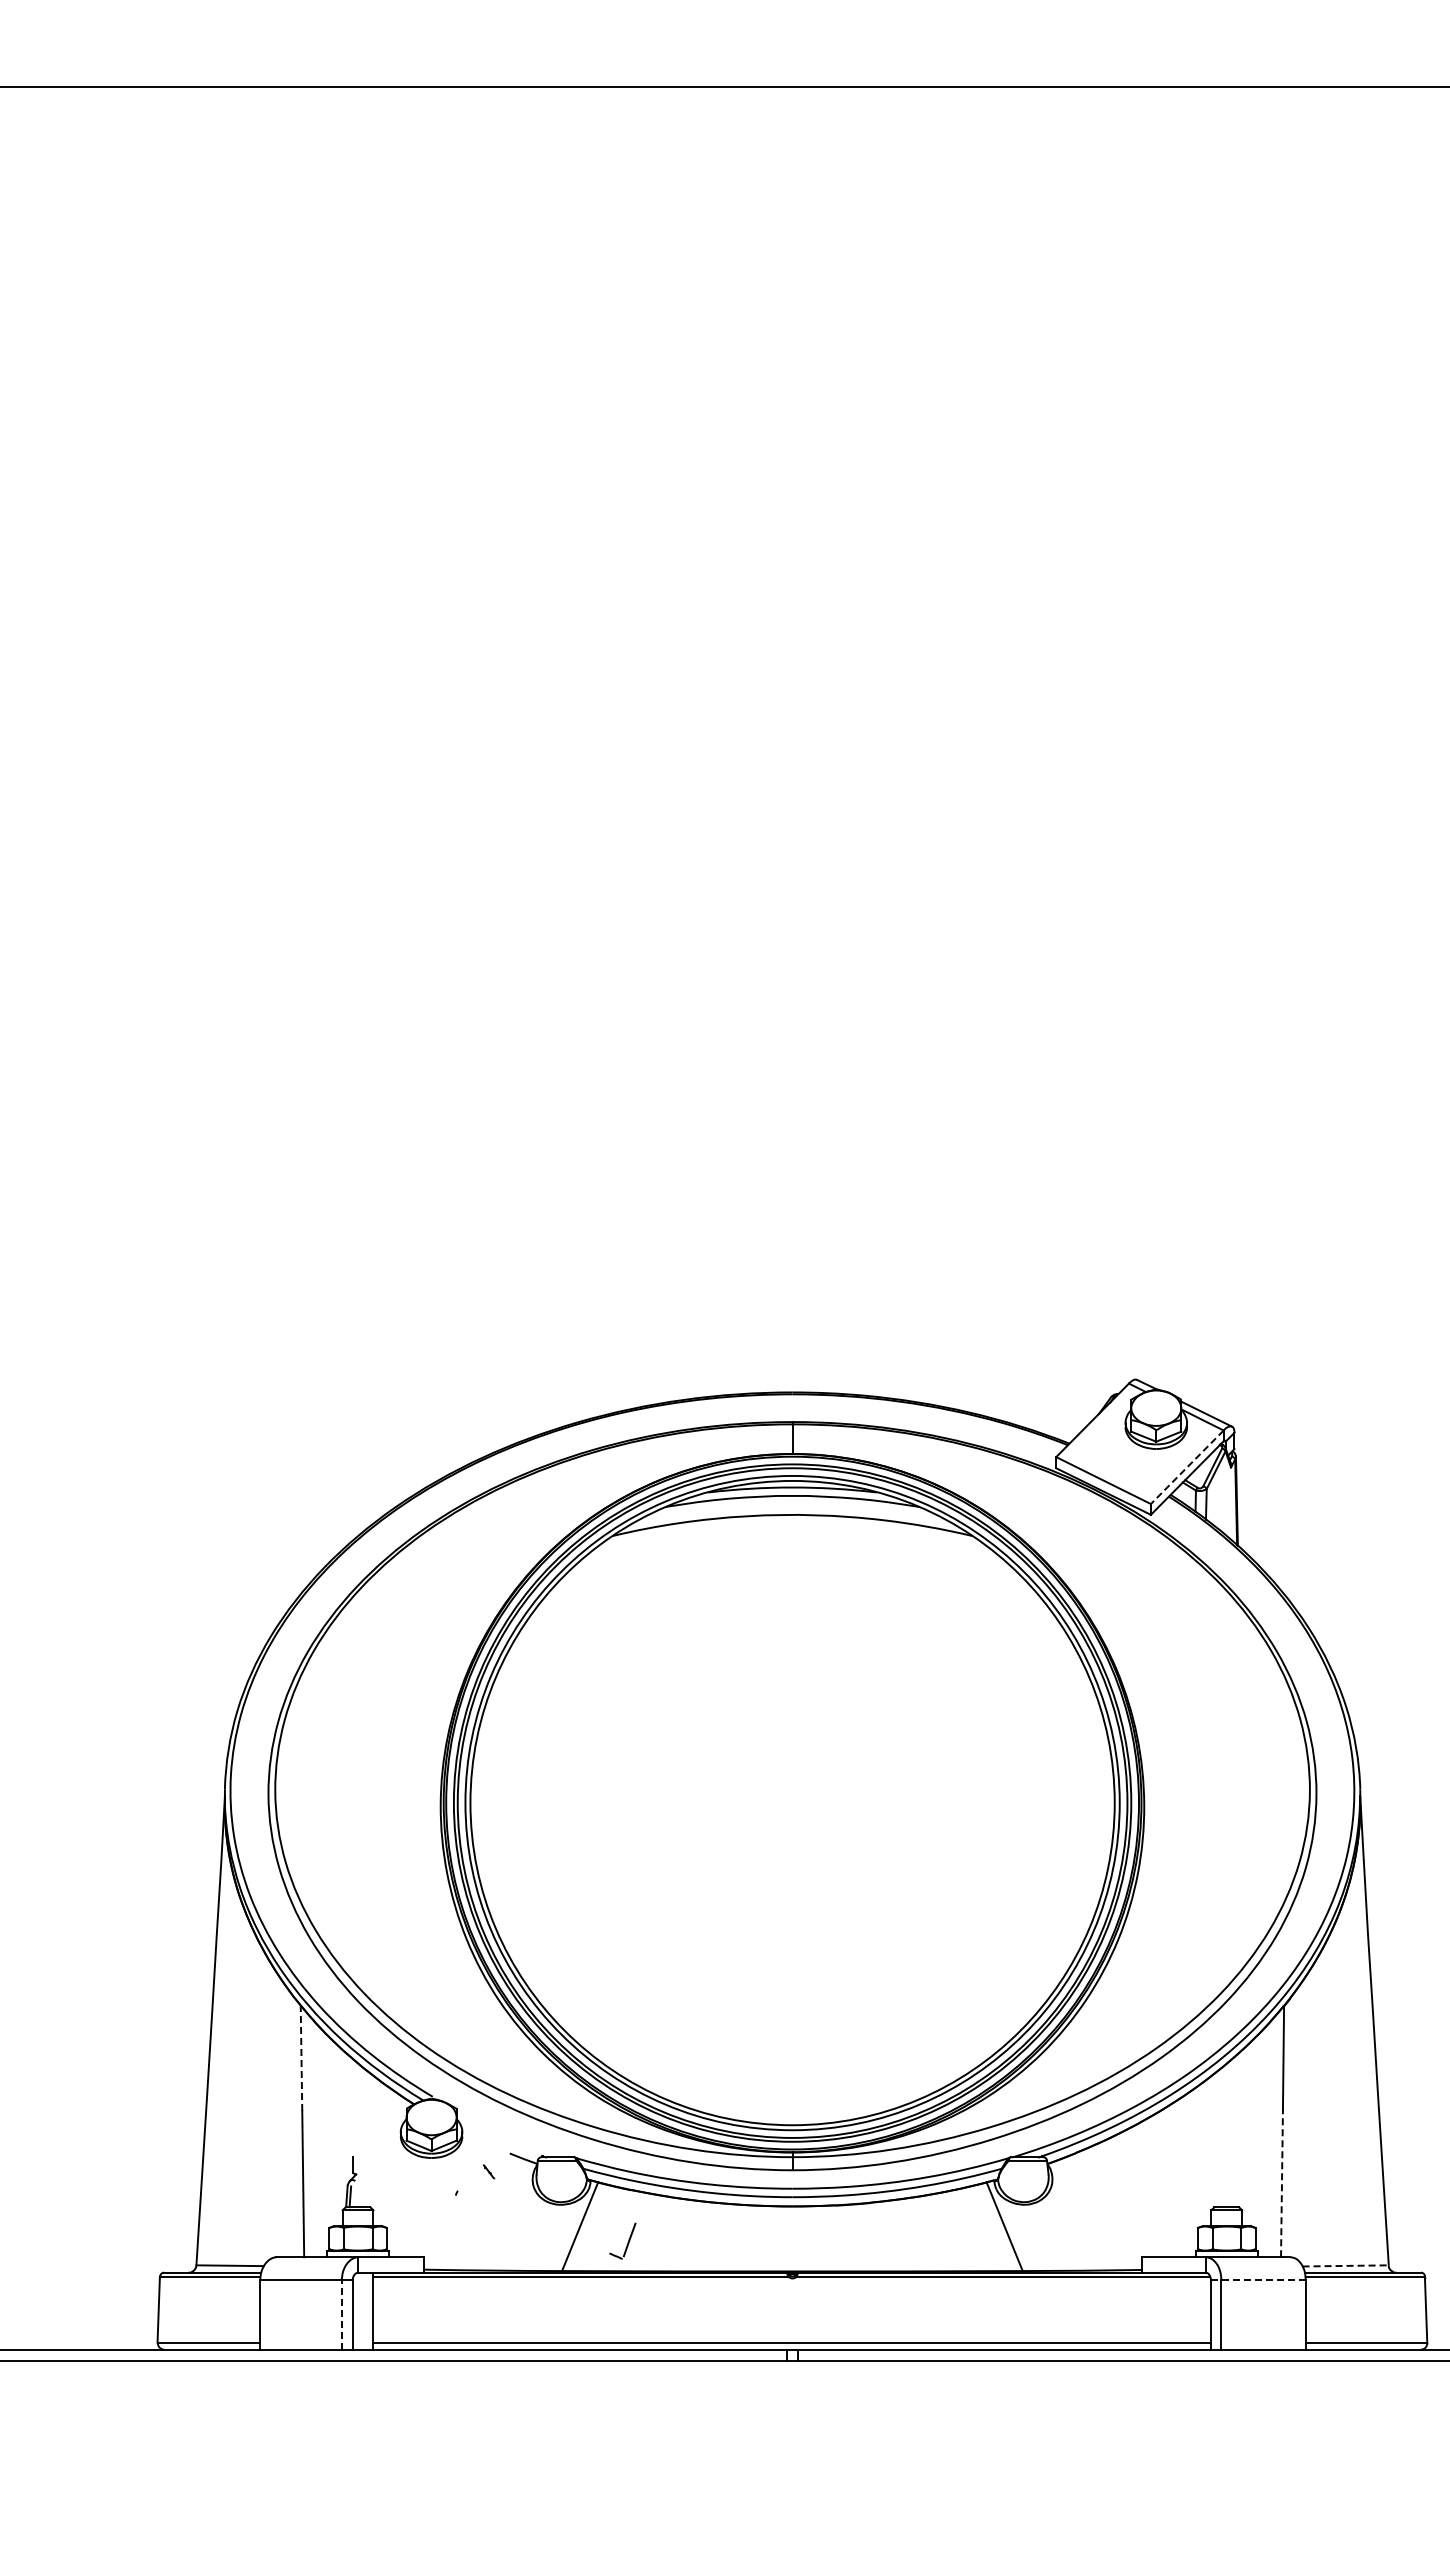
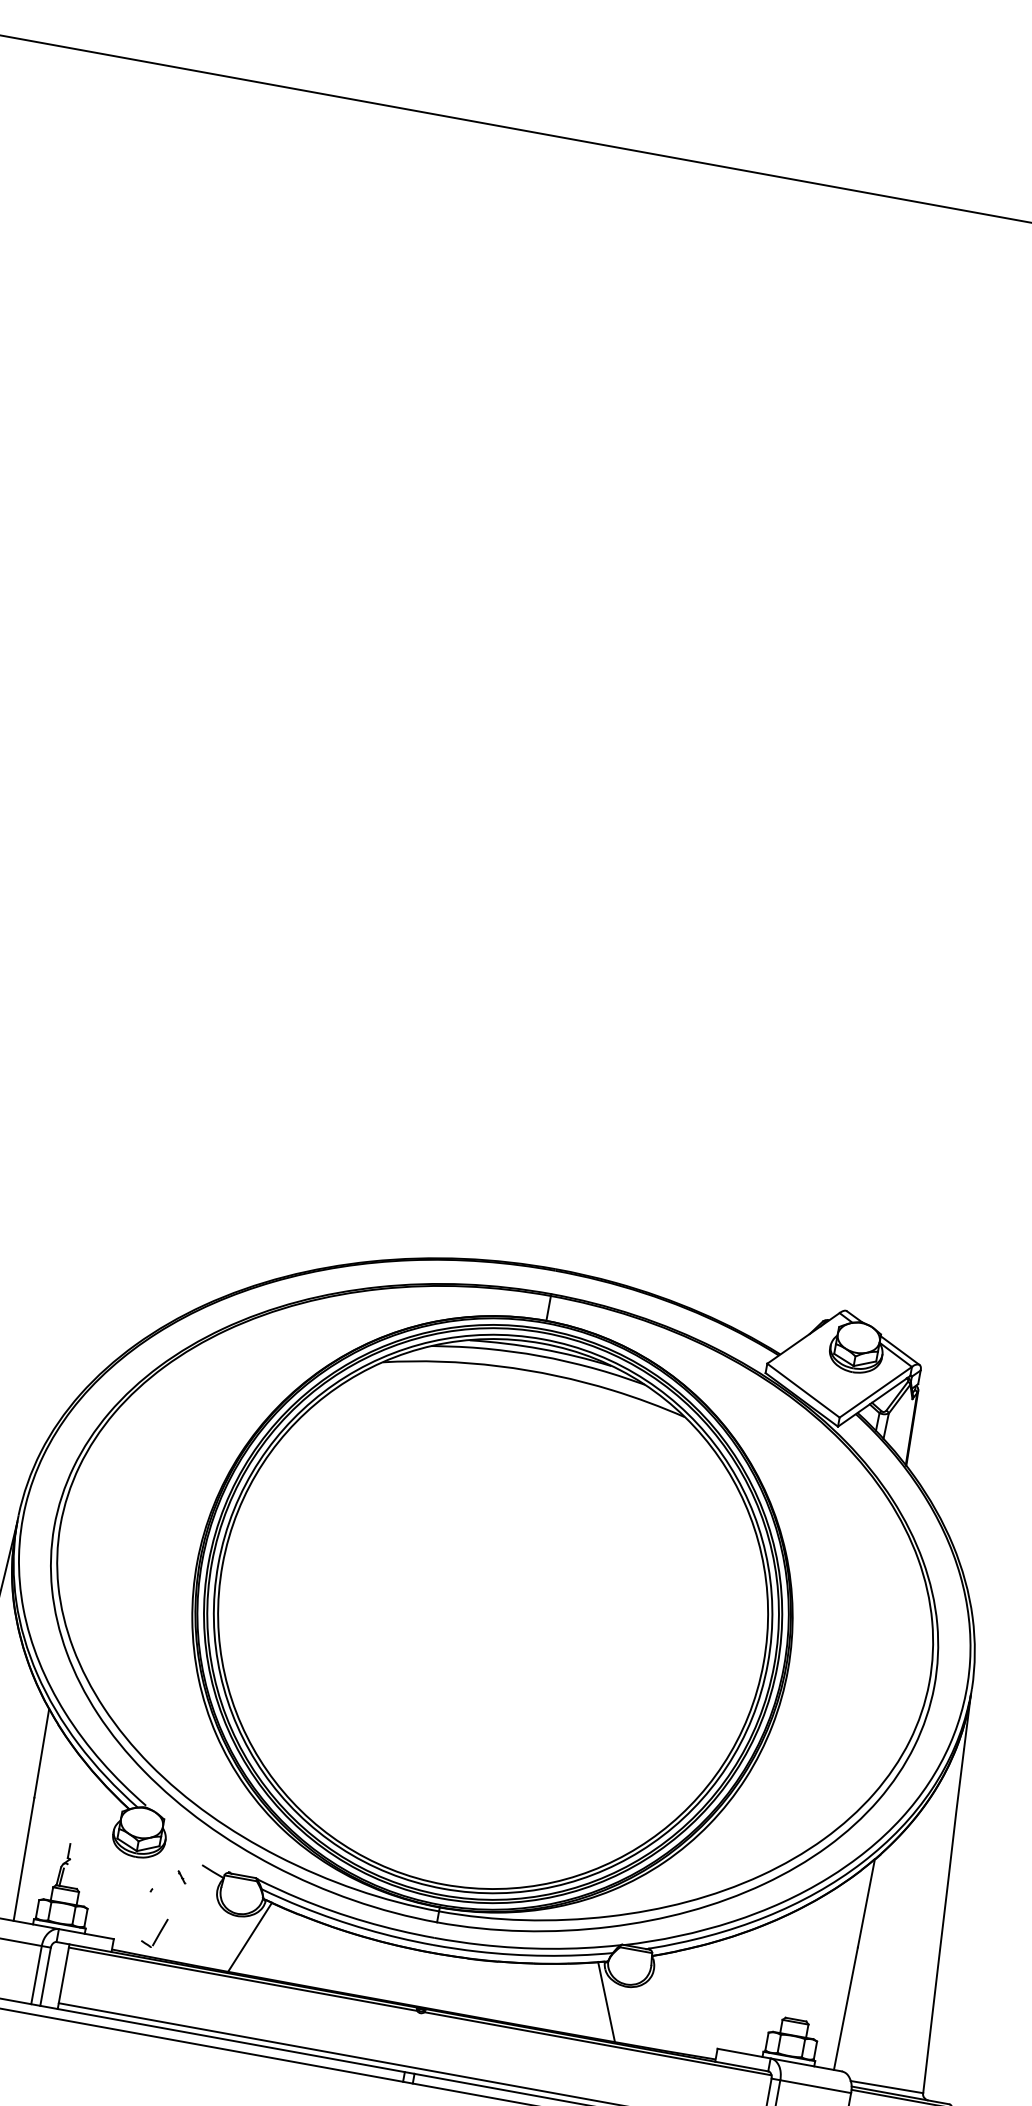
line: (1187, 1467) -> (875, 1392), dashed -> solid
line: (301, 2058) -> (41, 1753), dashed -> solid
line: (1281, 2183) -> (845, 2008), dashed -> solid
part: (622, 2240) -> (154, 1931), moved
line: (1346, 2265) -> (887, 2086), dashed -> solid
line: (1257, 2280) -> (810, 2085), dashed -> solid
line: (341, 2314) -> (36, 1974), dashed -> solid

